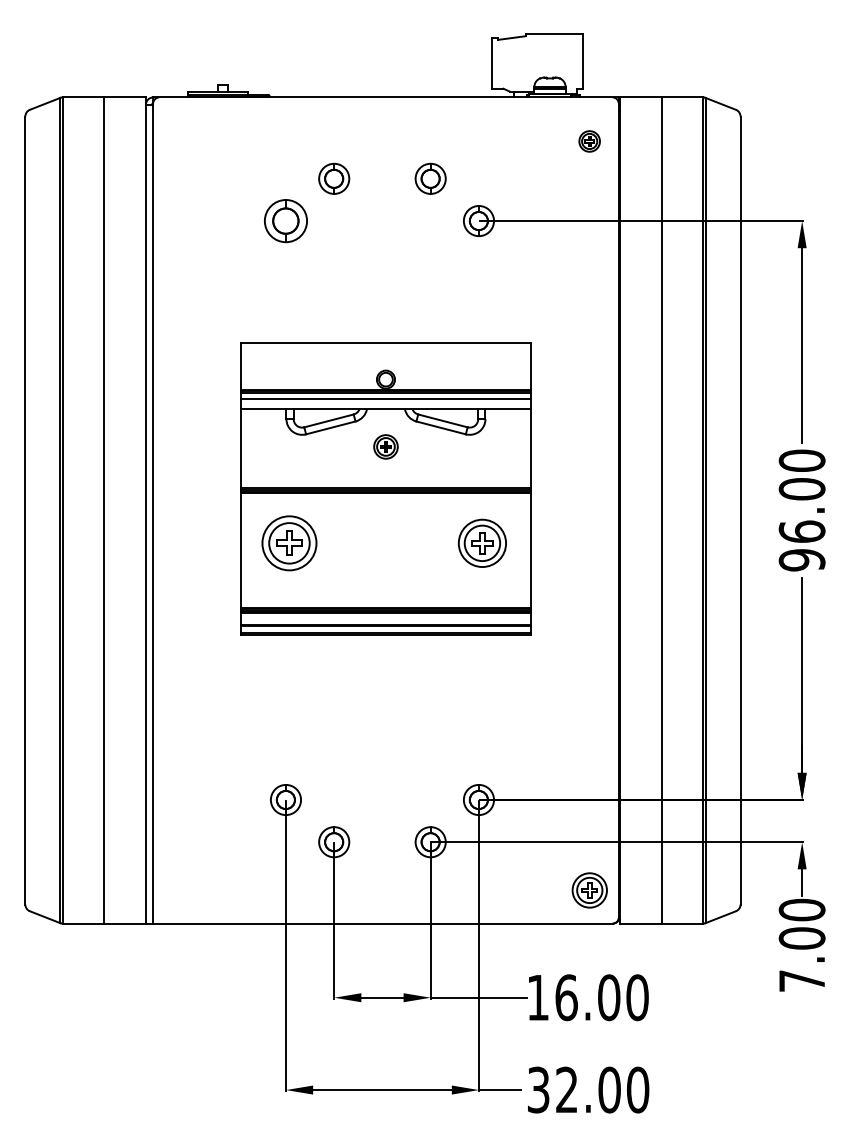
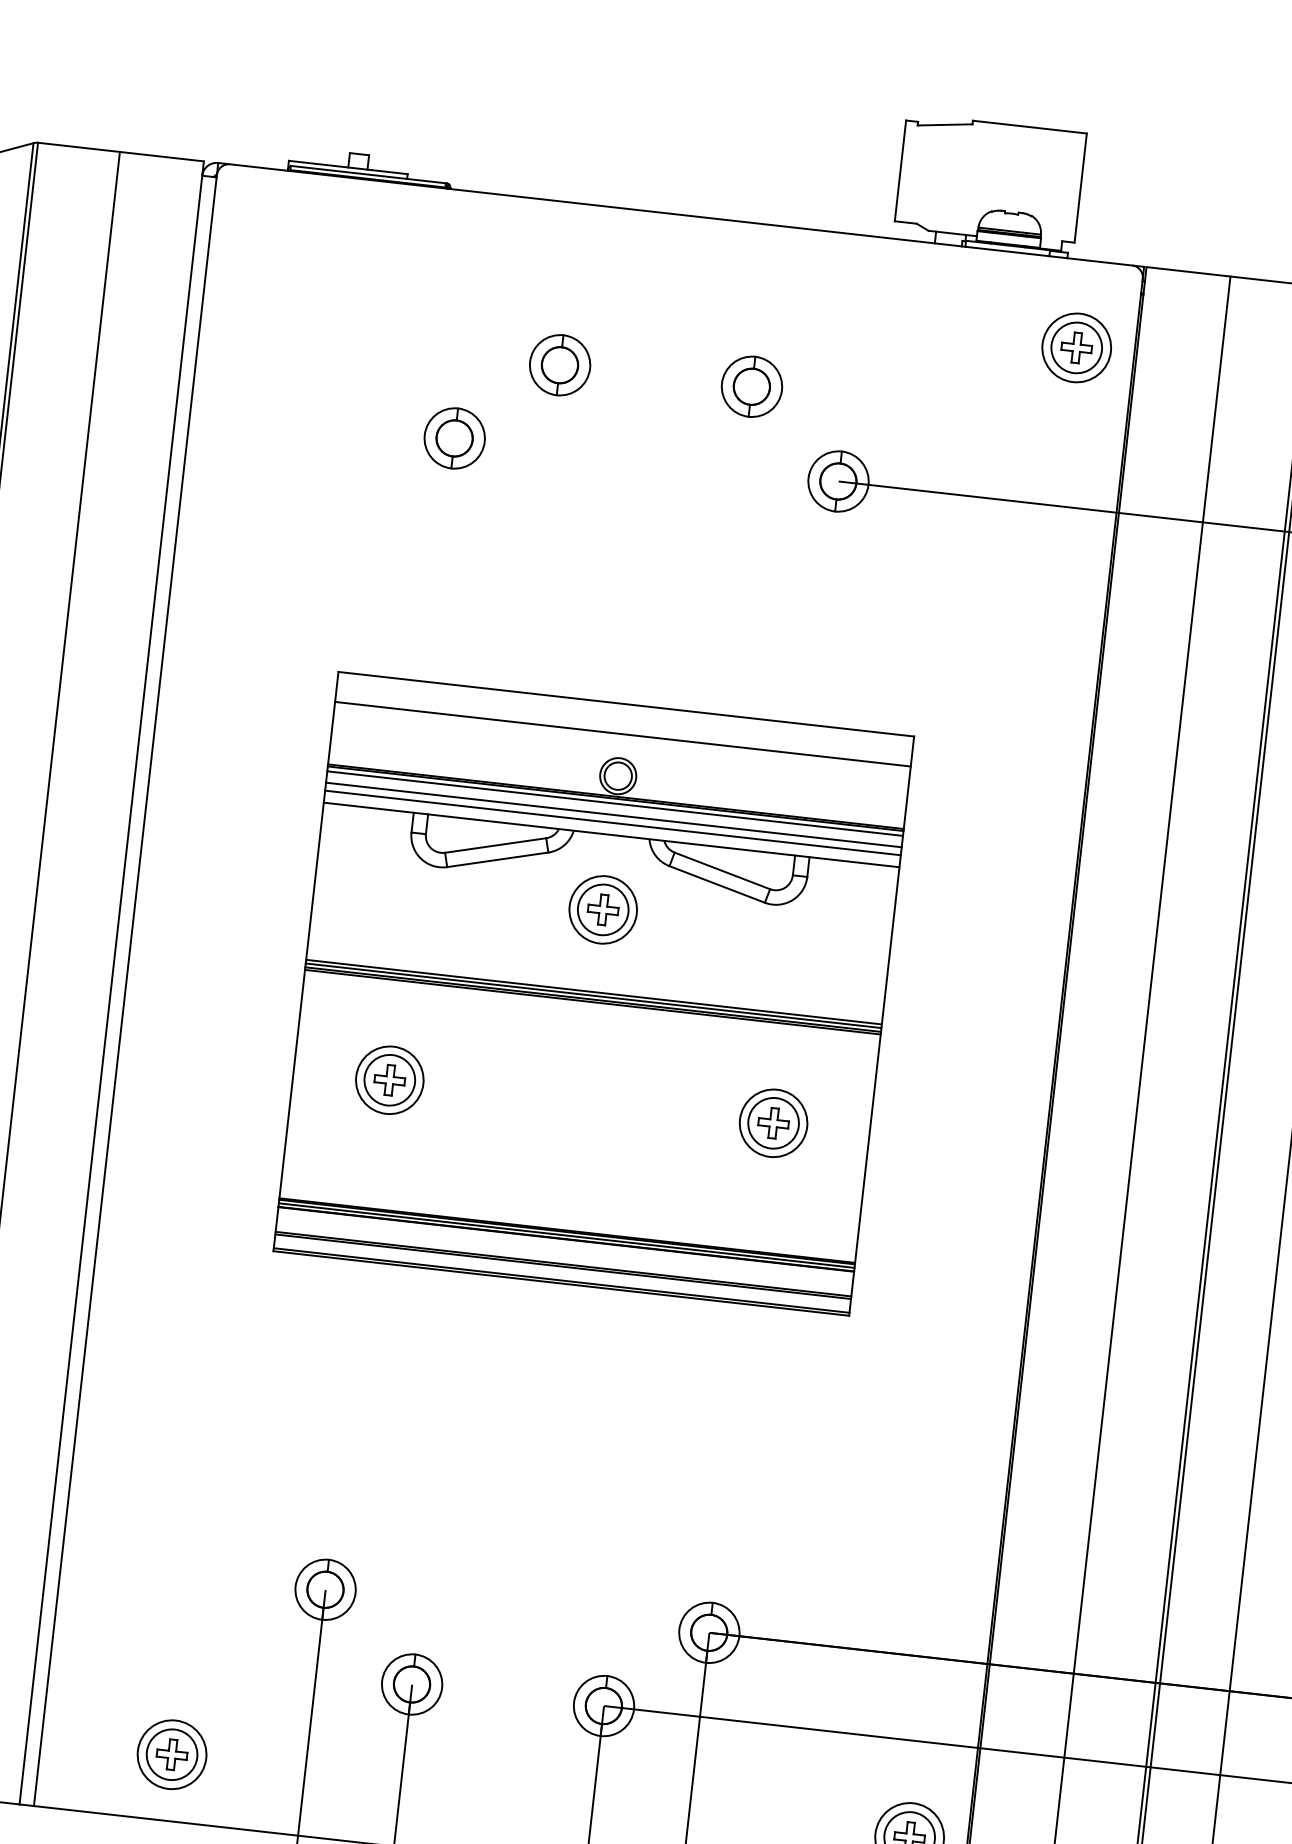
part: (589, 141) -> (1076, 347), size x1.67
part: (285, 220) -> (453, 437), size x0.71
line: (385, 358) -> (622, 733), added
line: (385, 403) -> (611, 823), added
part: (385, 446) -> (602, 908), size x1.43
part: (289, 543) -> (389, 1080), size x0.62
part: (482, 543) -> (773, 1123), size x0.71
part: (218, 890) -> (171, 1754), added

